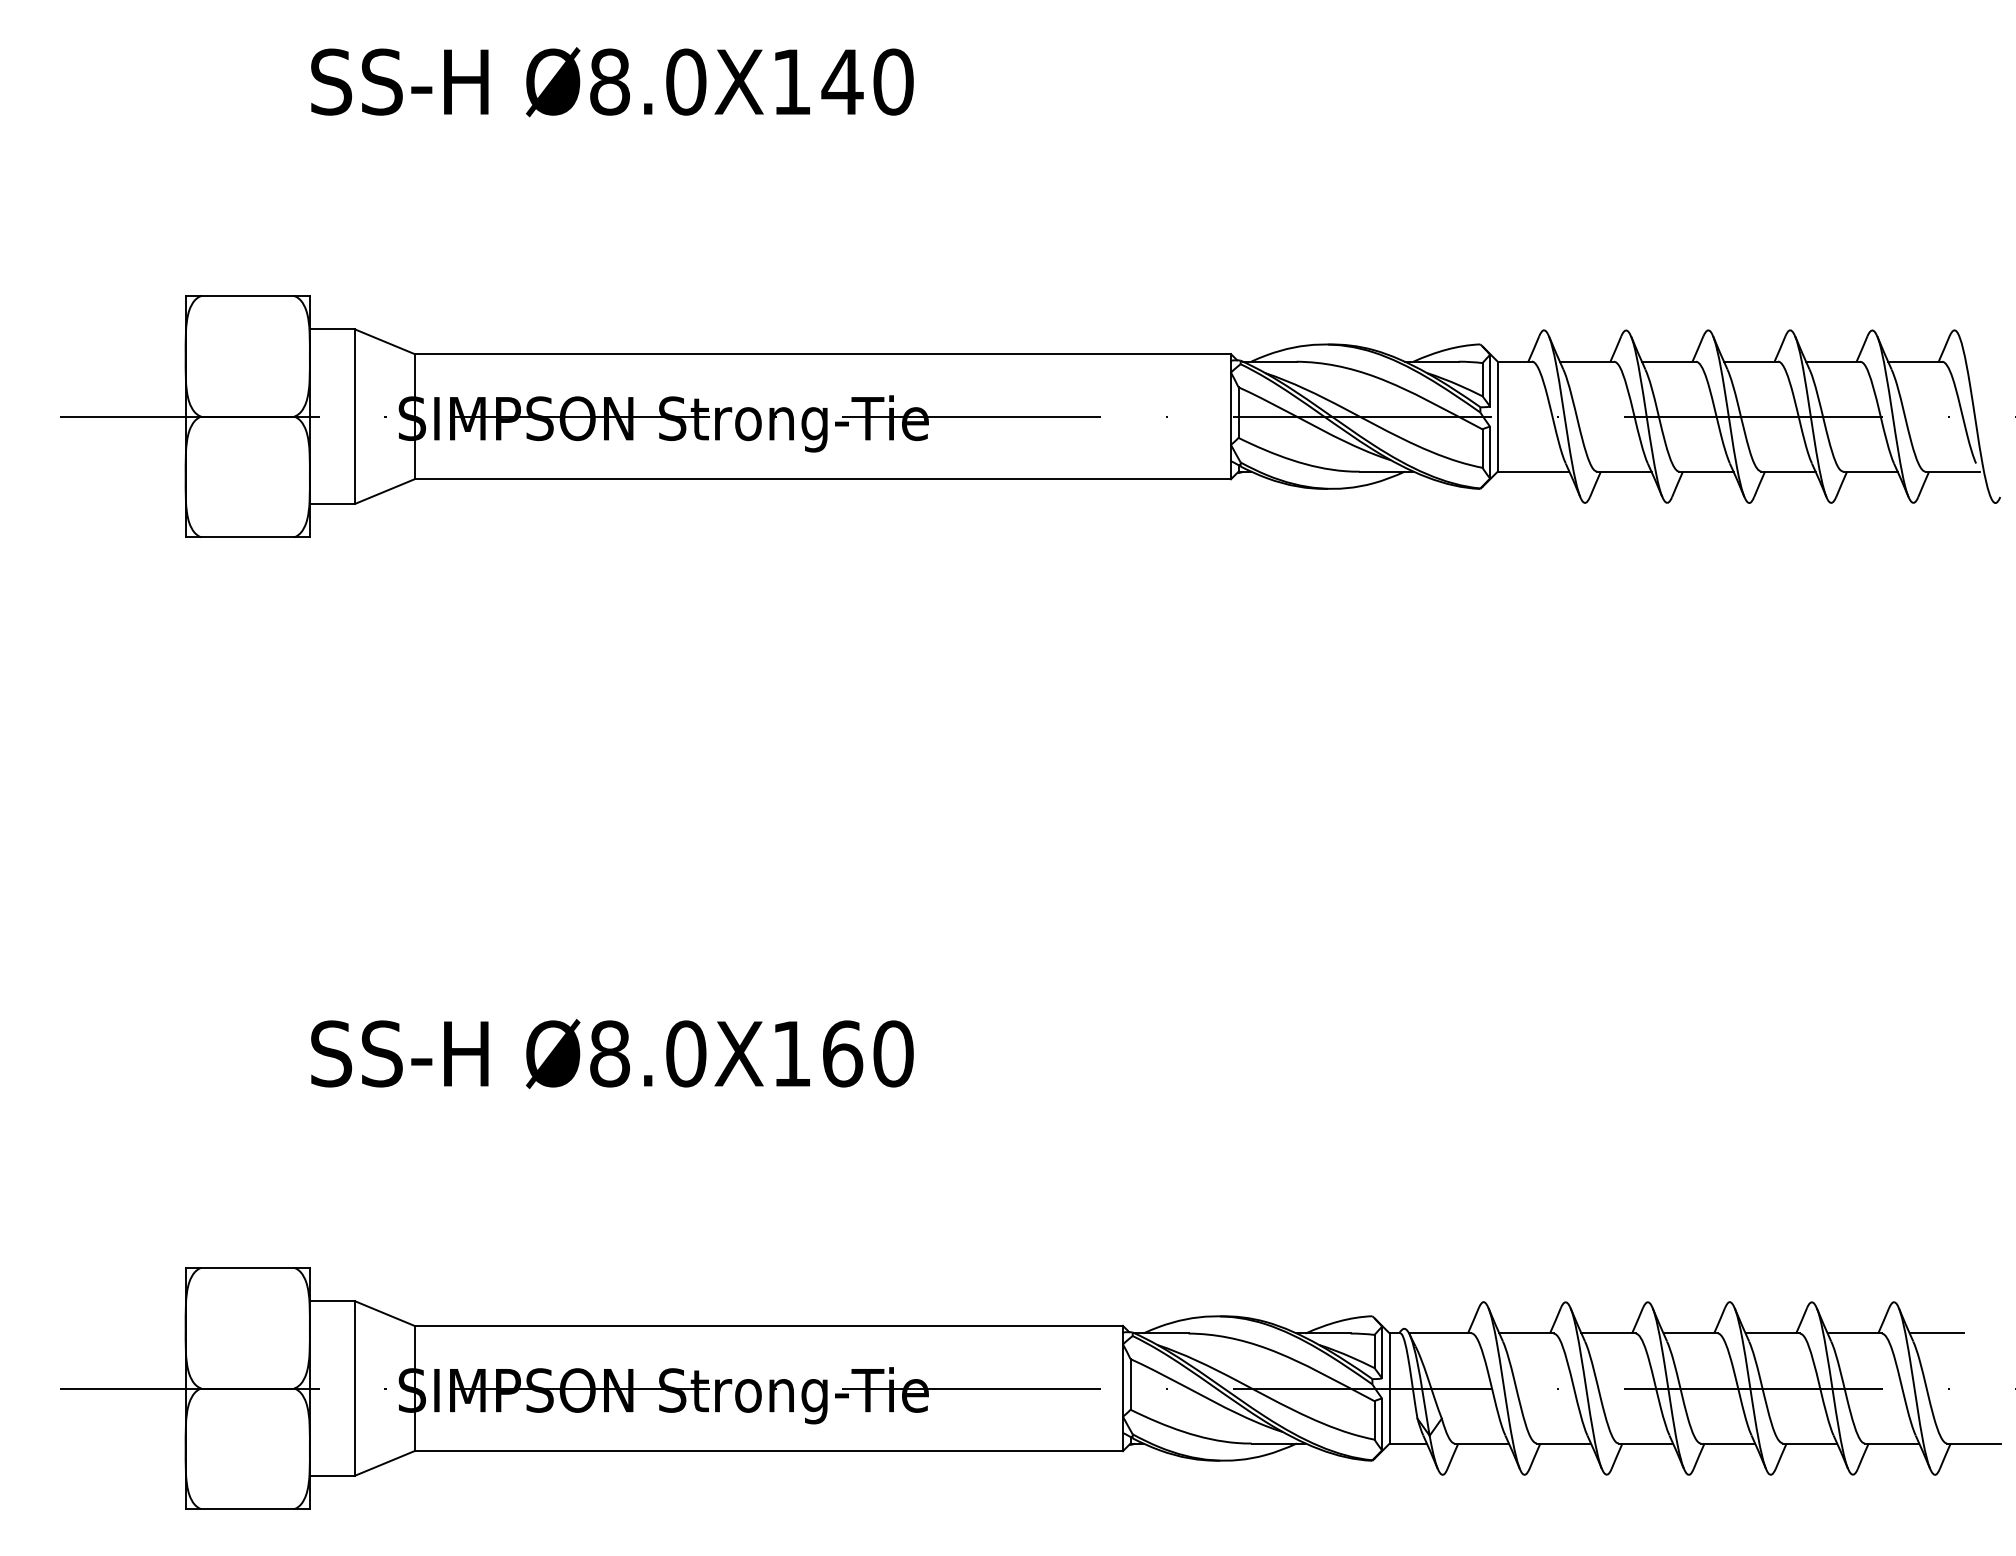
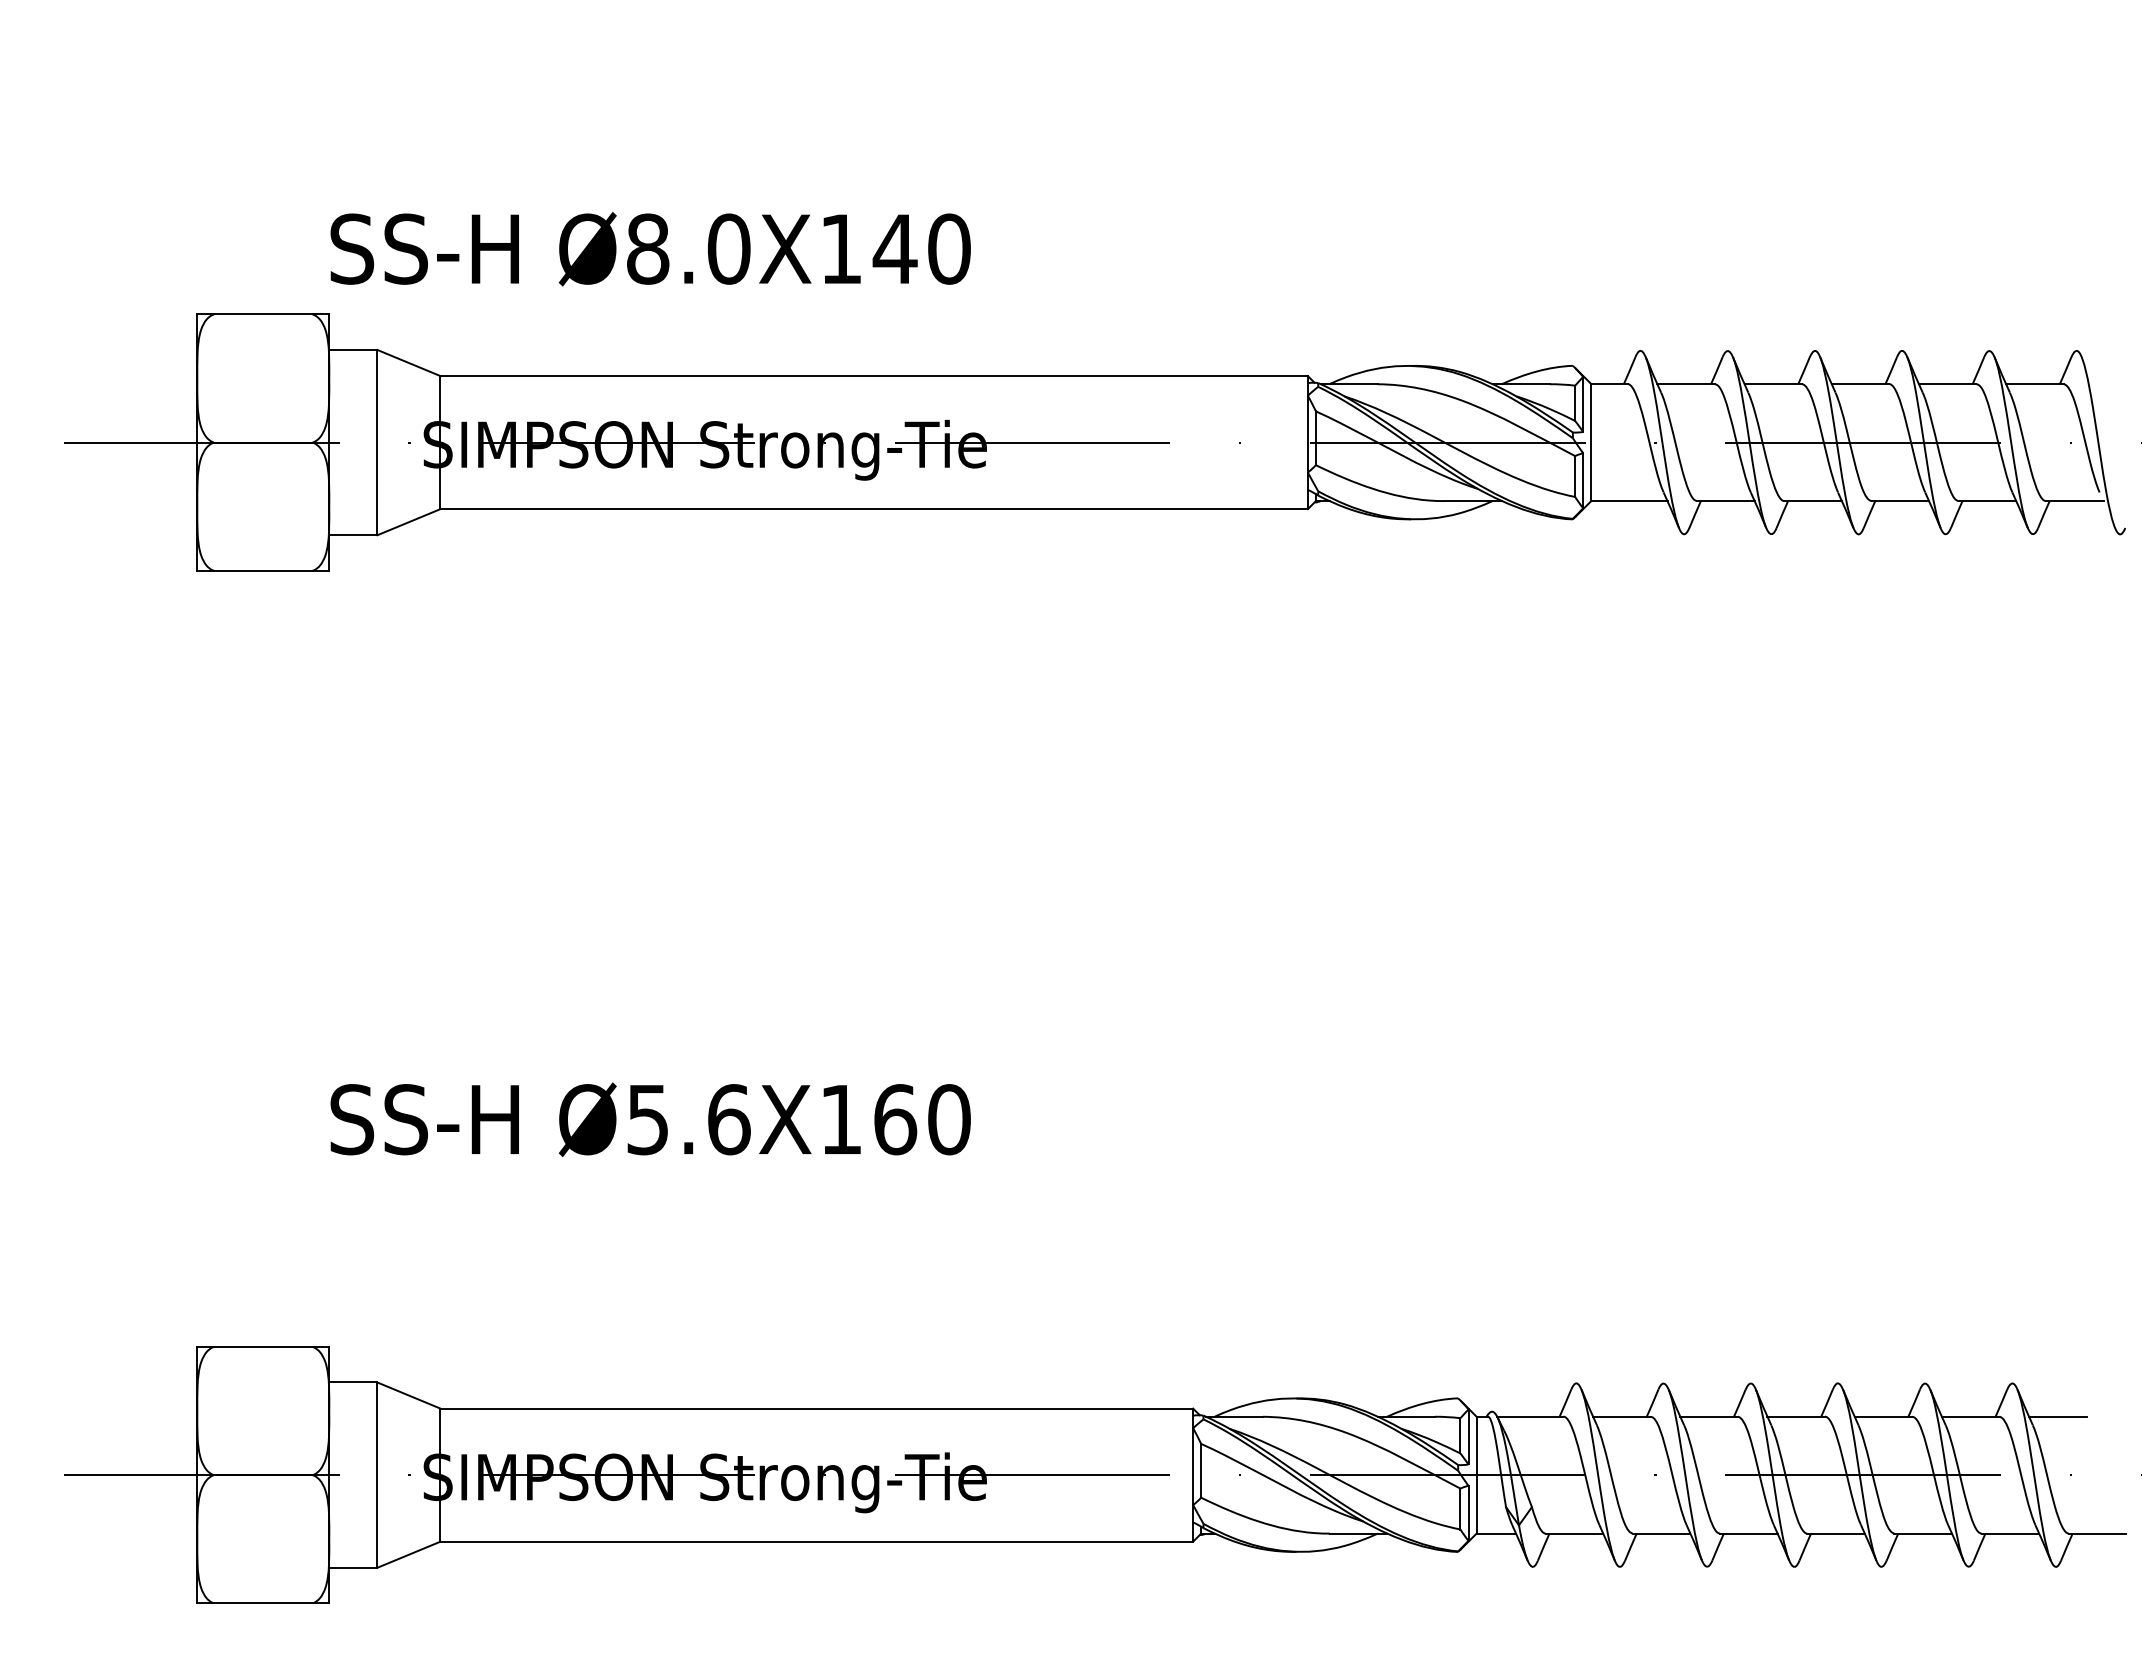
text: (612, 82) -> (650, 249), moved
text: (647, 1053) -> (688, 1119), Ø8.0X160 -> Ø5.6X160

